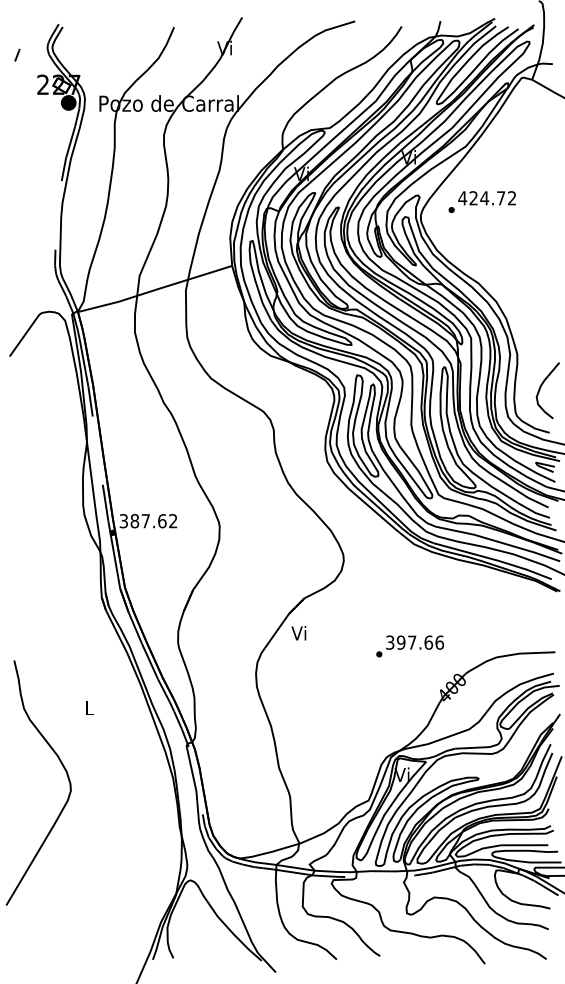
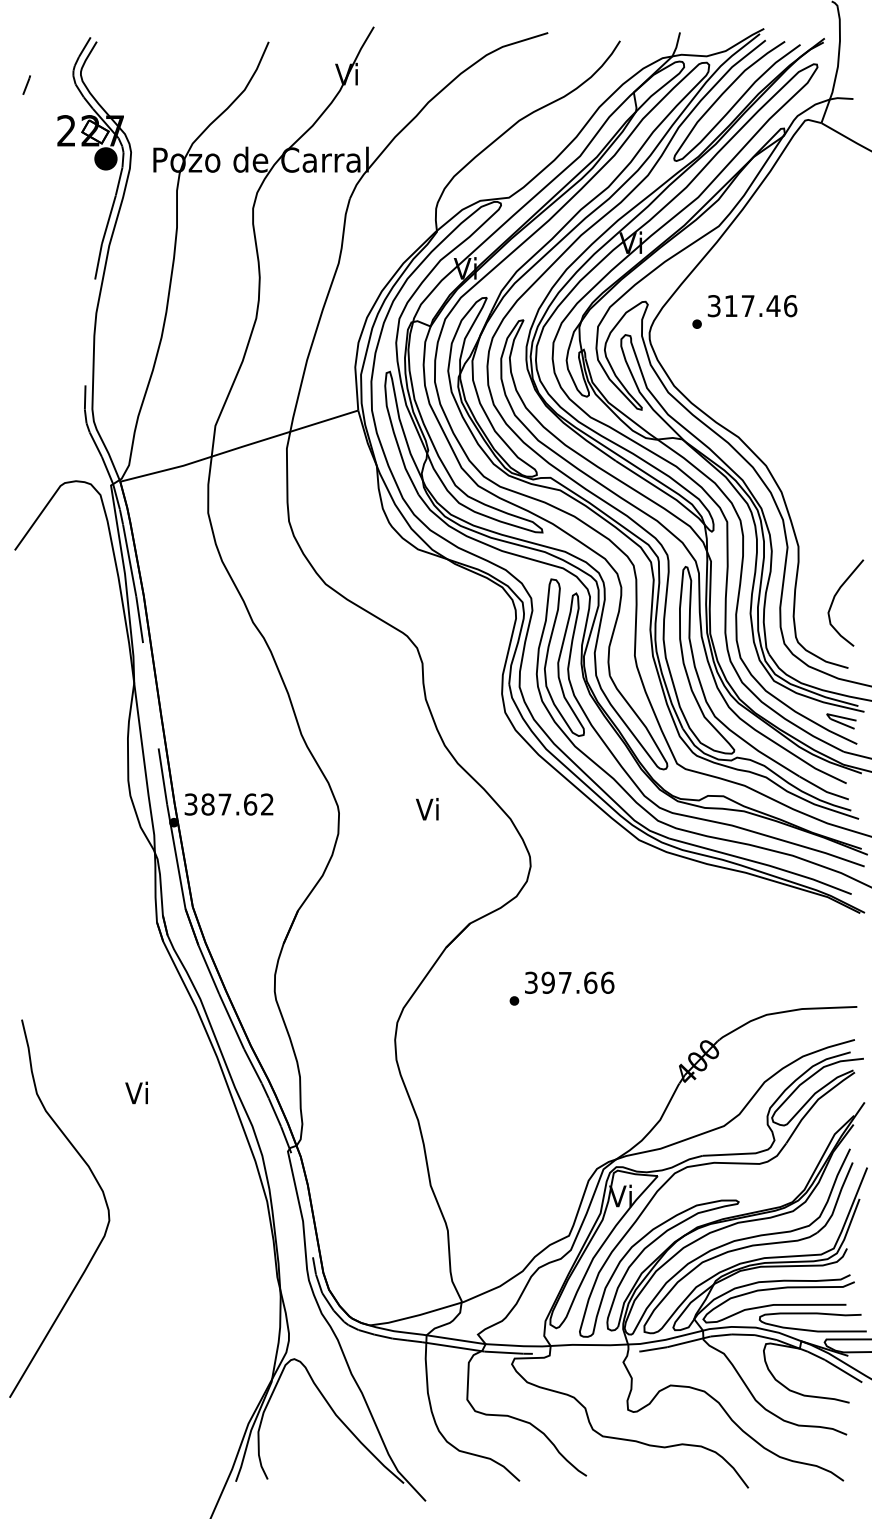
text: (487, 198) -> (752, 306), 424.72 -> 317.46
text: (298, 633) -> (426, 809), moved
text: (410, 646) -> (562, 988), moved
text: (88, 707) -> (136, 1092), L -> Vi

